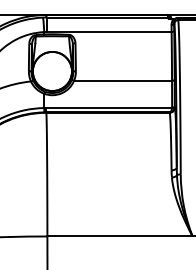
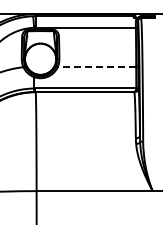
line: (122, 80) -> (96, 66), solid -> dashed

